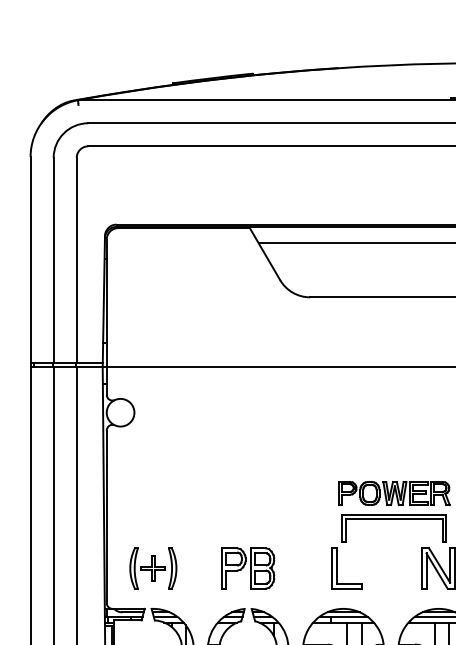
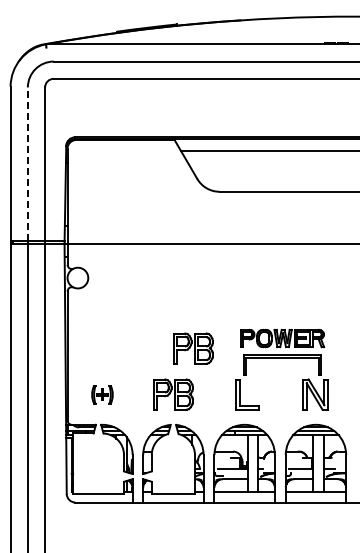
line: (53, 260) -> (27, 164), solid -> dashed
part: (275, 506) -> (193, 348), added
part: (153, 568) -> (102, 394), size x0.6

